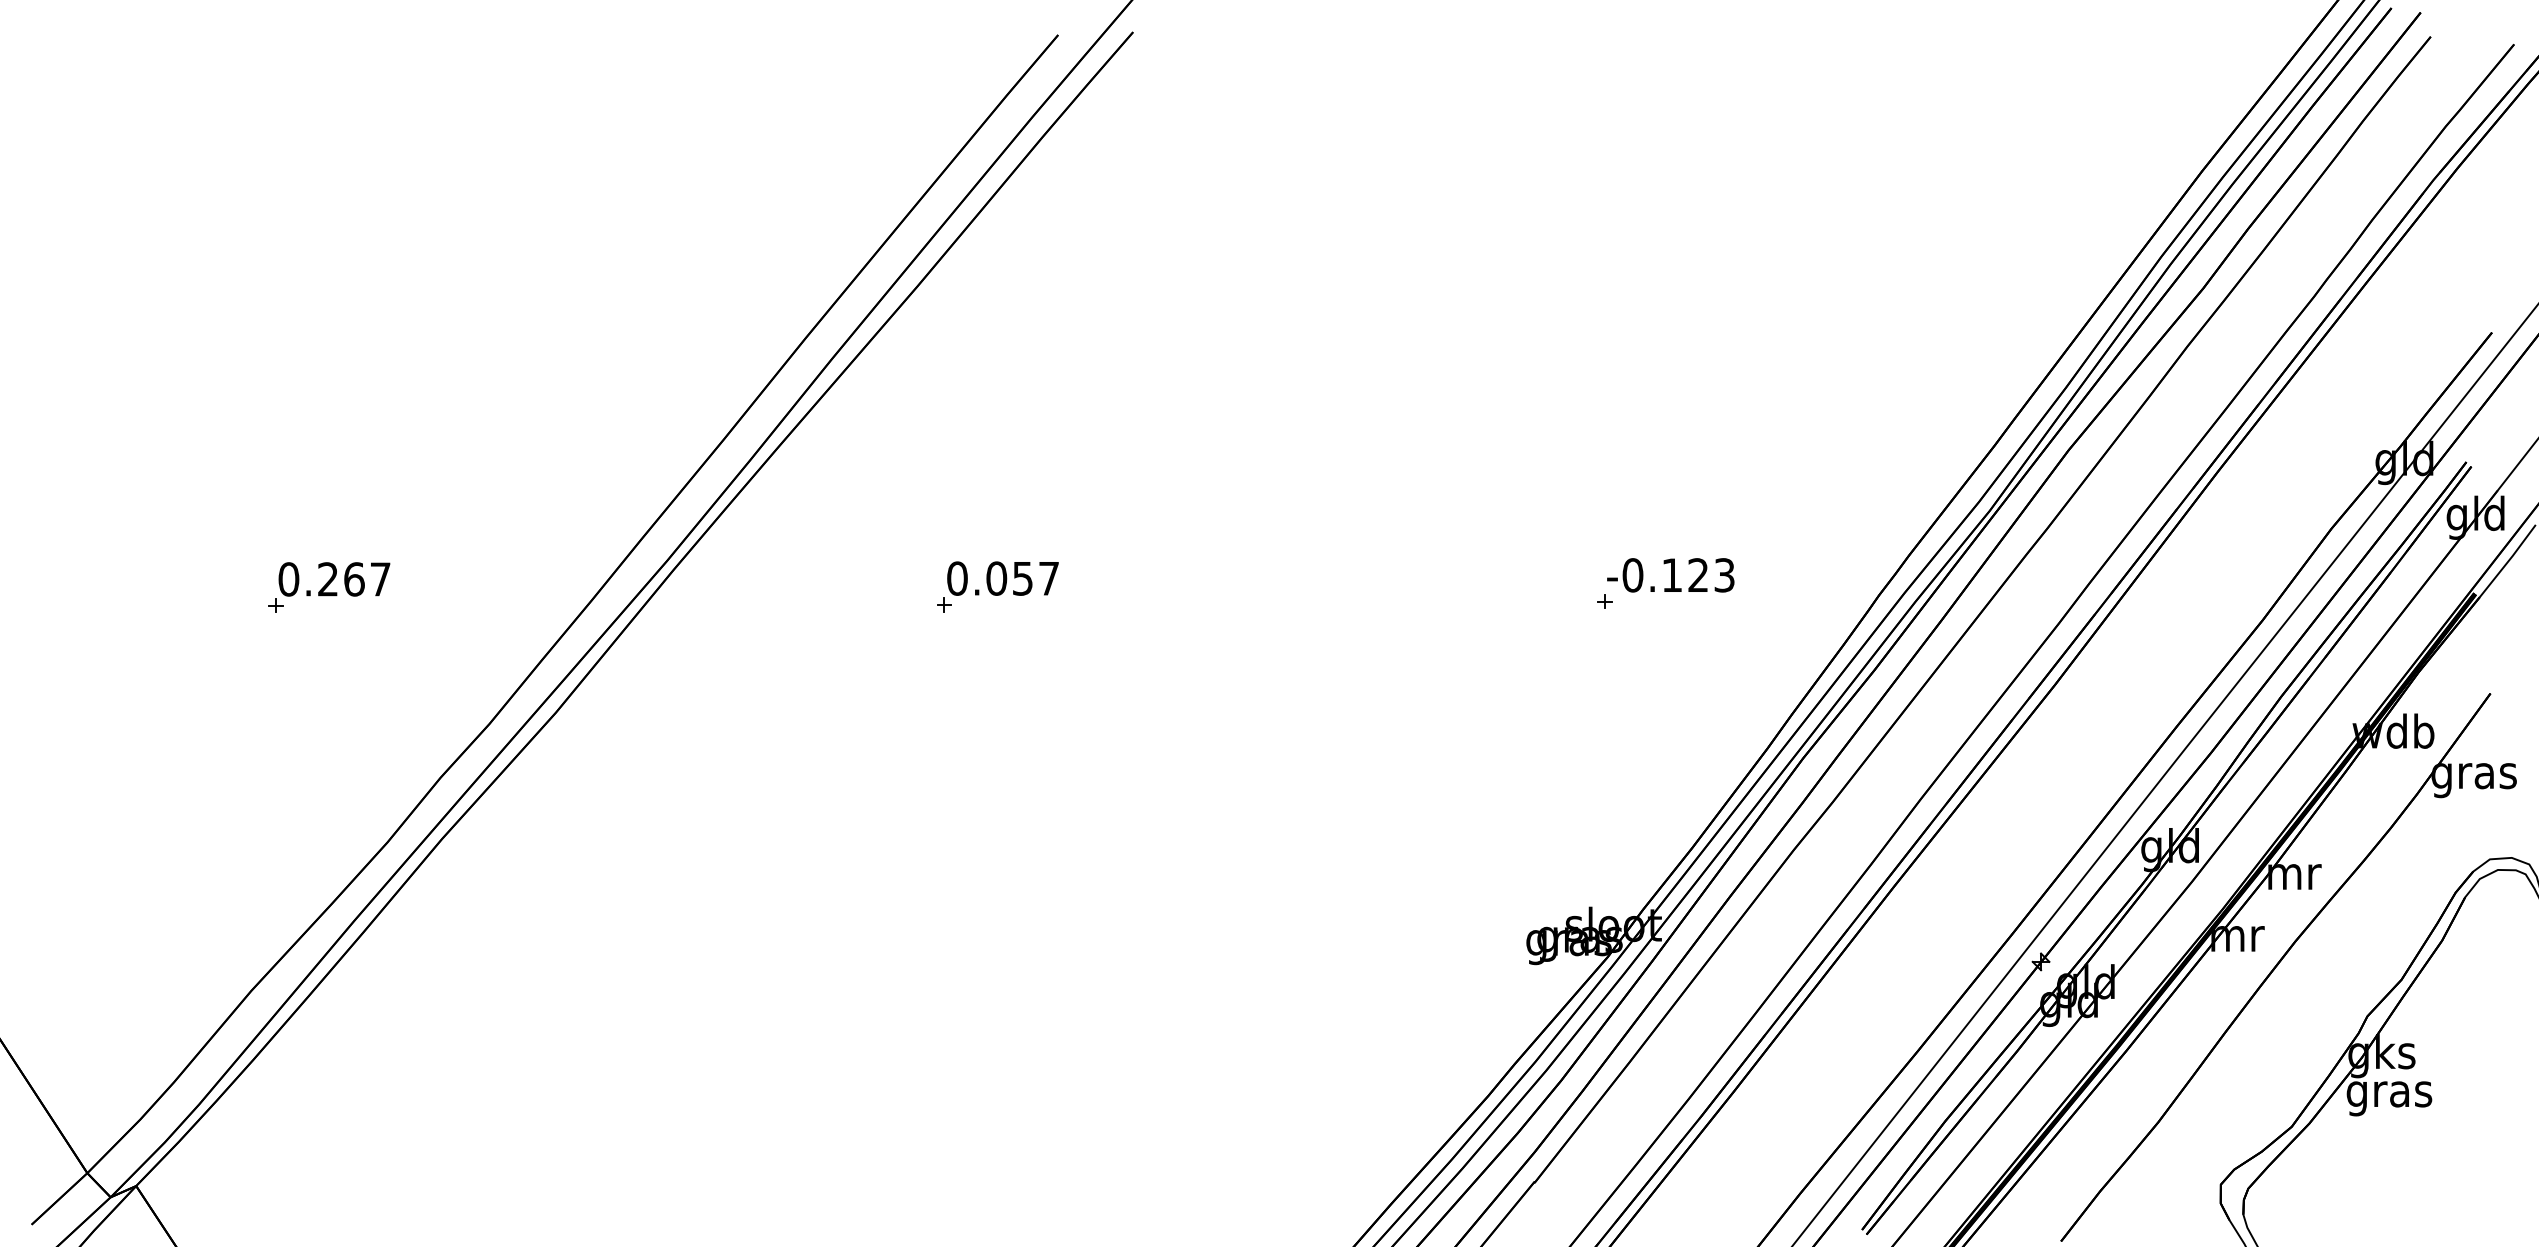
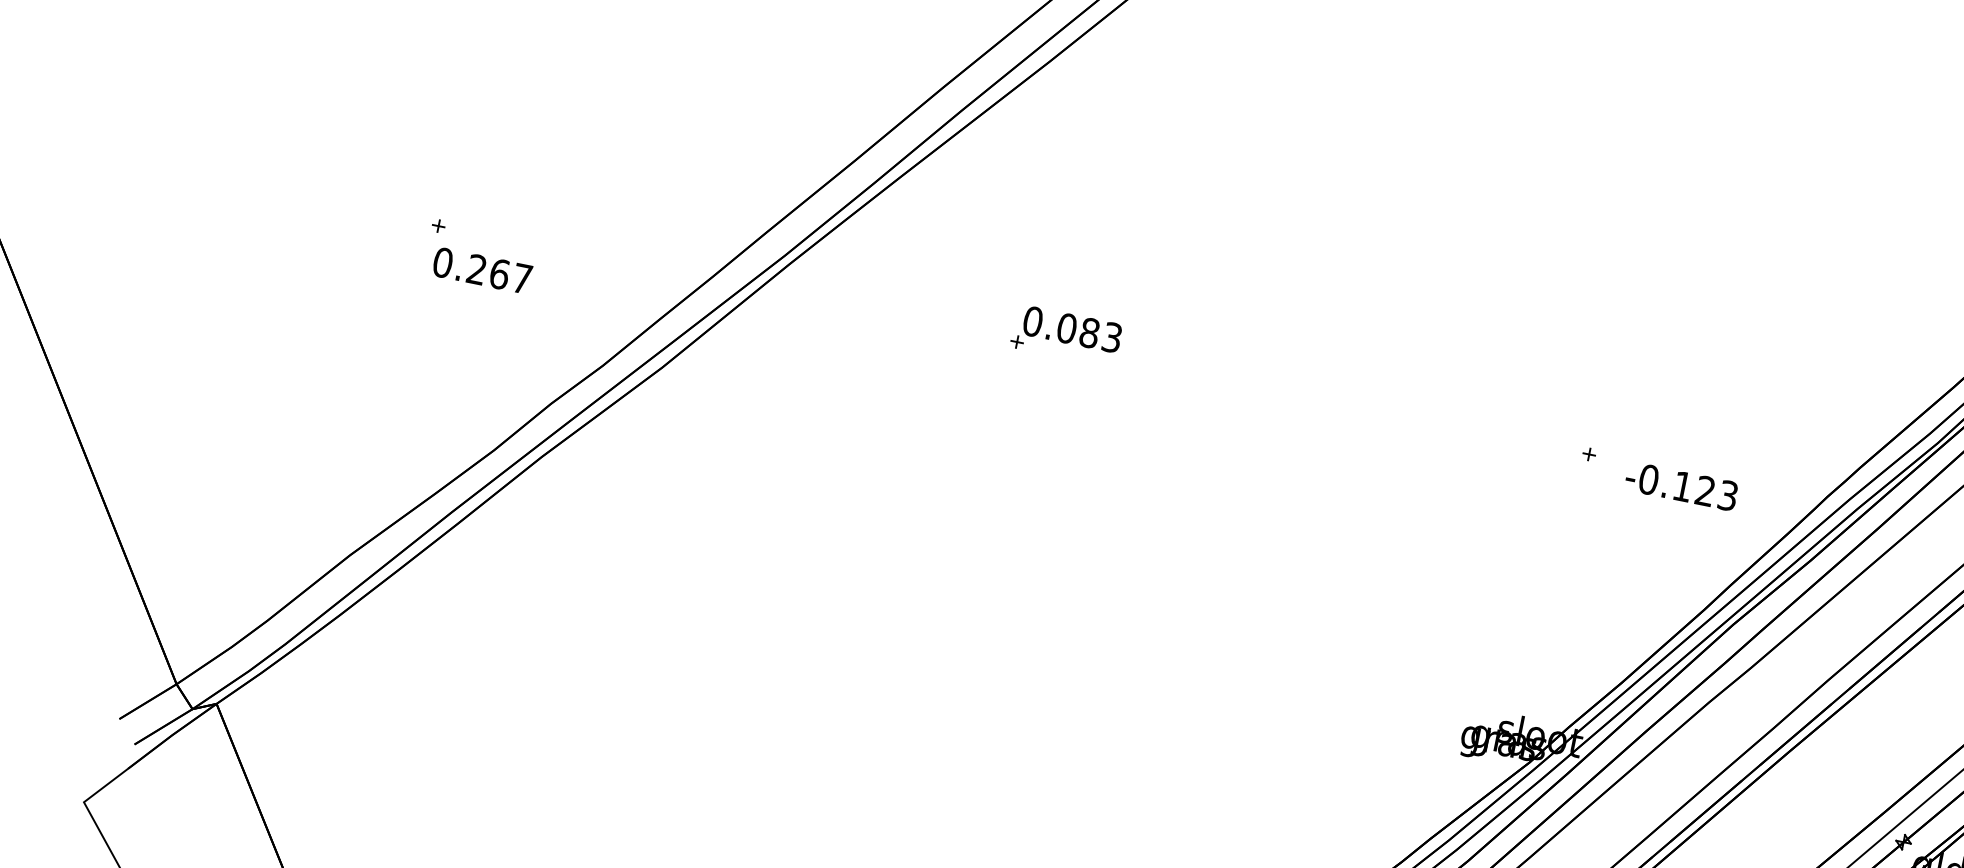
text: (1670, 575) -> (1681, 486), moved
text: (1035, 578) -> (1100, 335), 0.057 -> 0.083
text: (334, 579) -> (482, 270), moved

